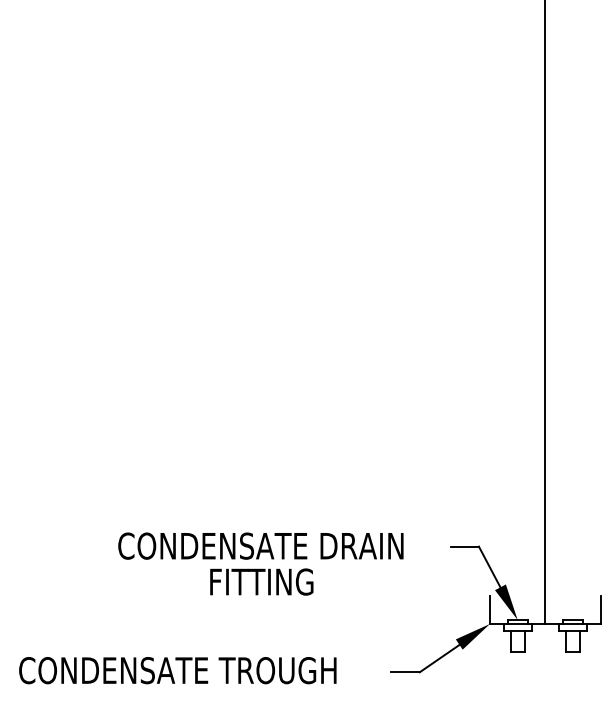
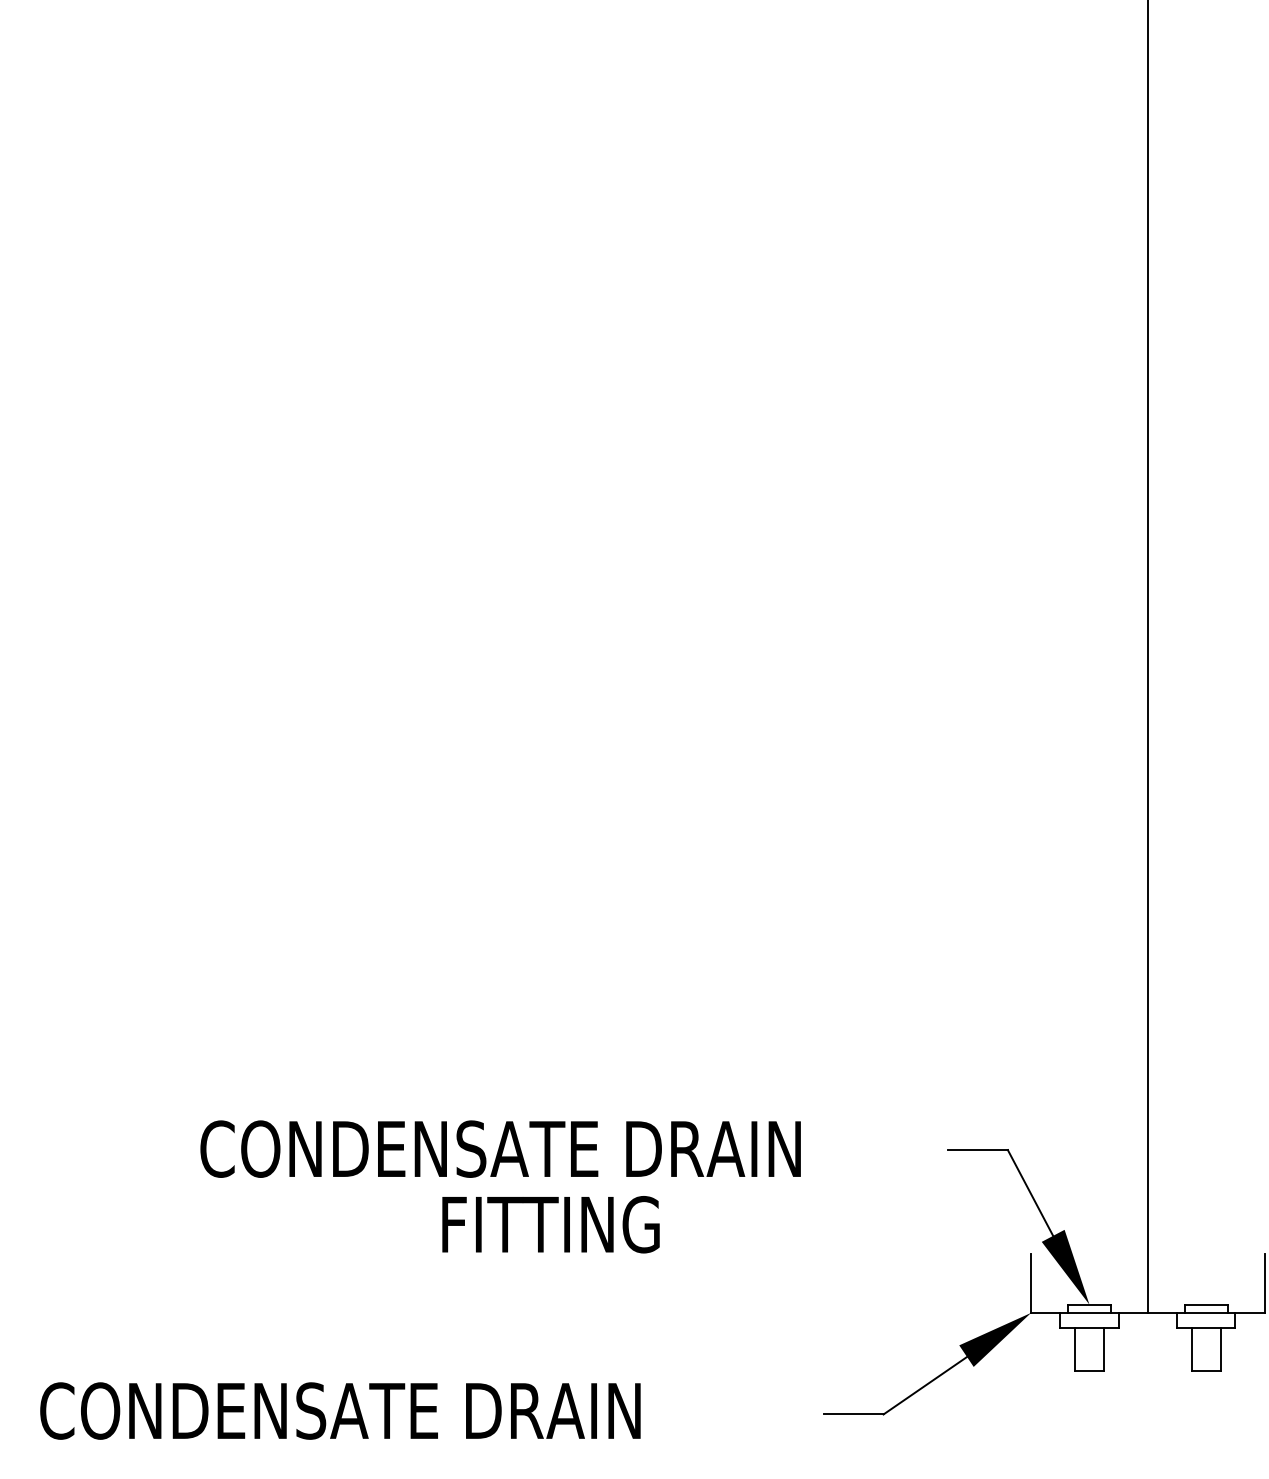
text: (260, 545) -> (499, 1147), moved
text: (277, 670) -> (583, 1410), CONDENSATE TROUGH -> CONDENSATE DRAIN

